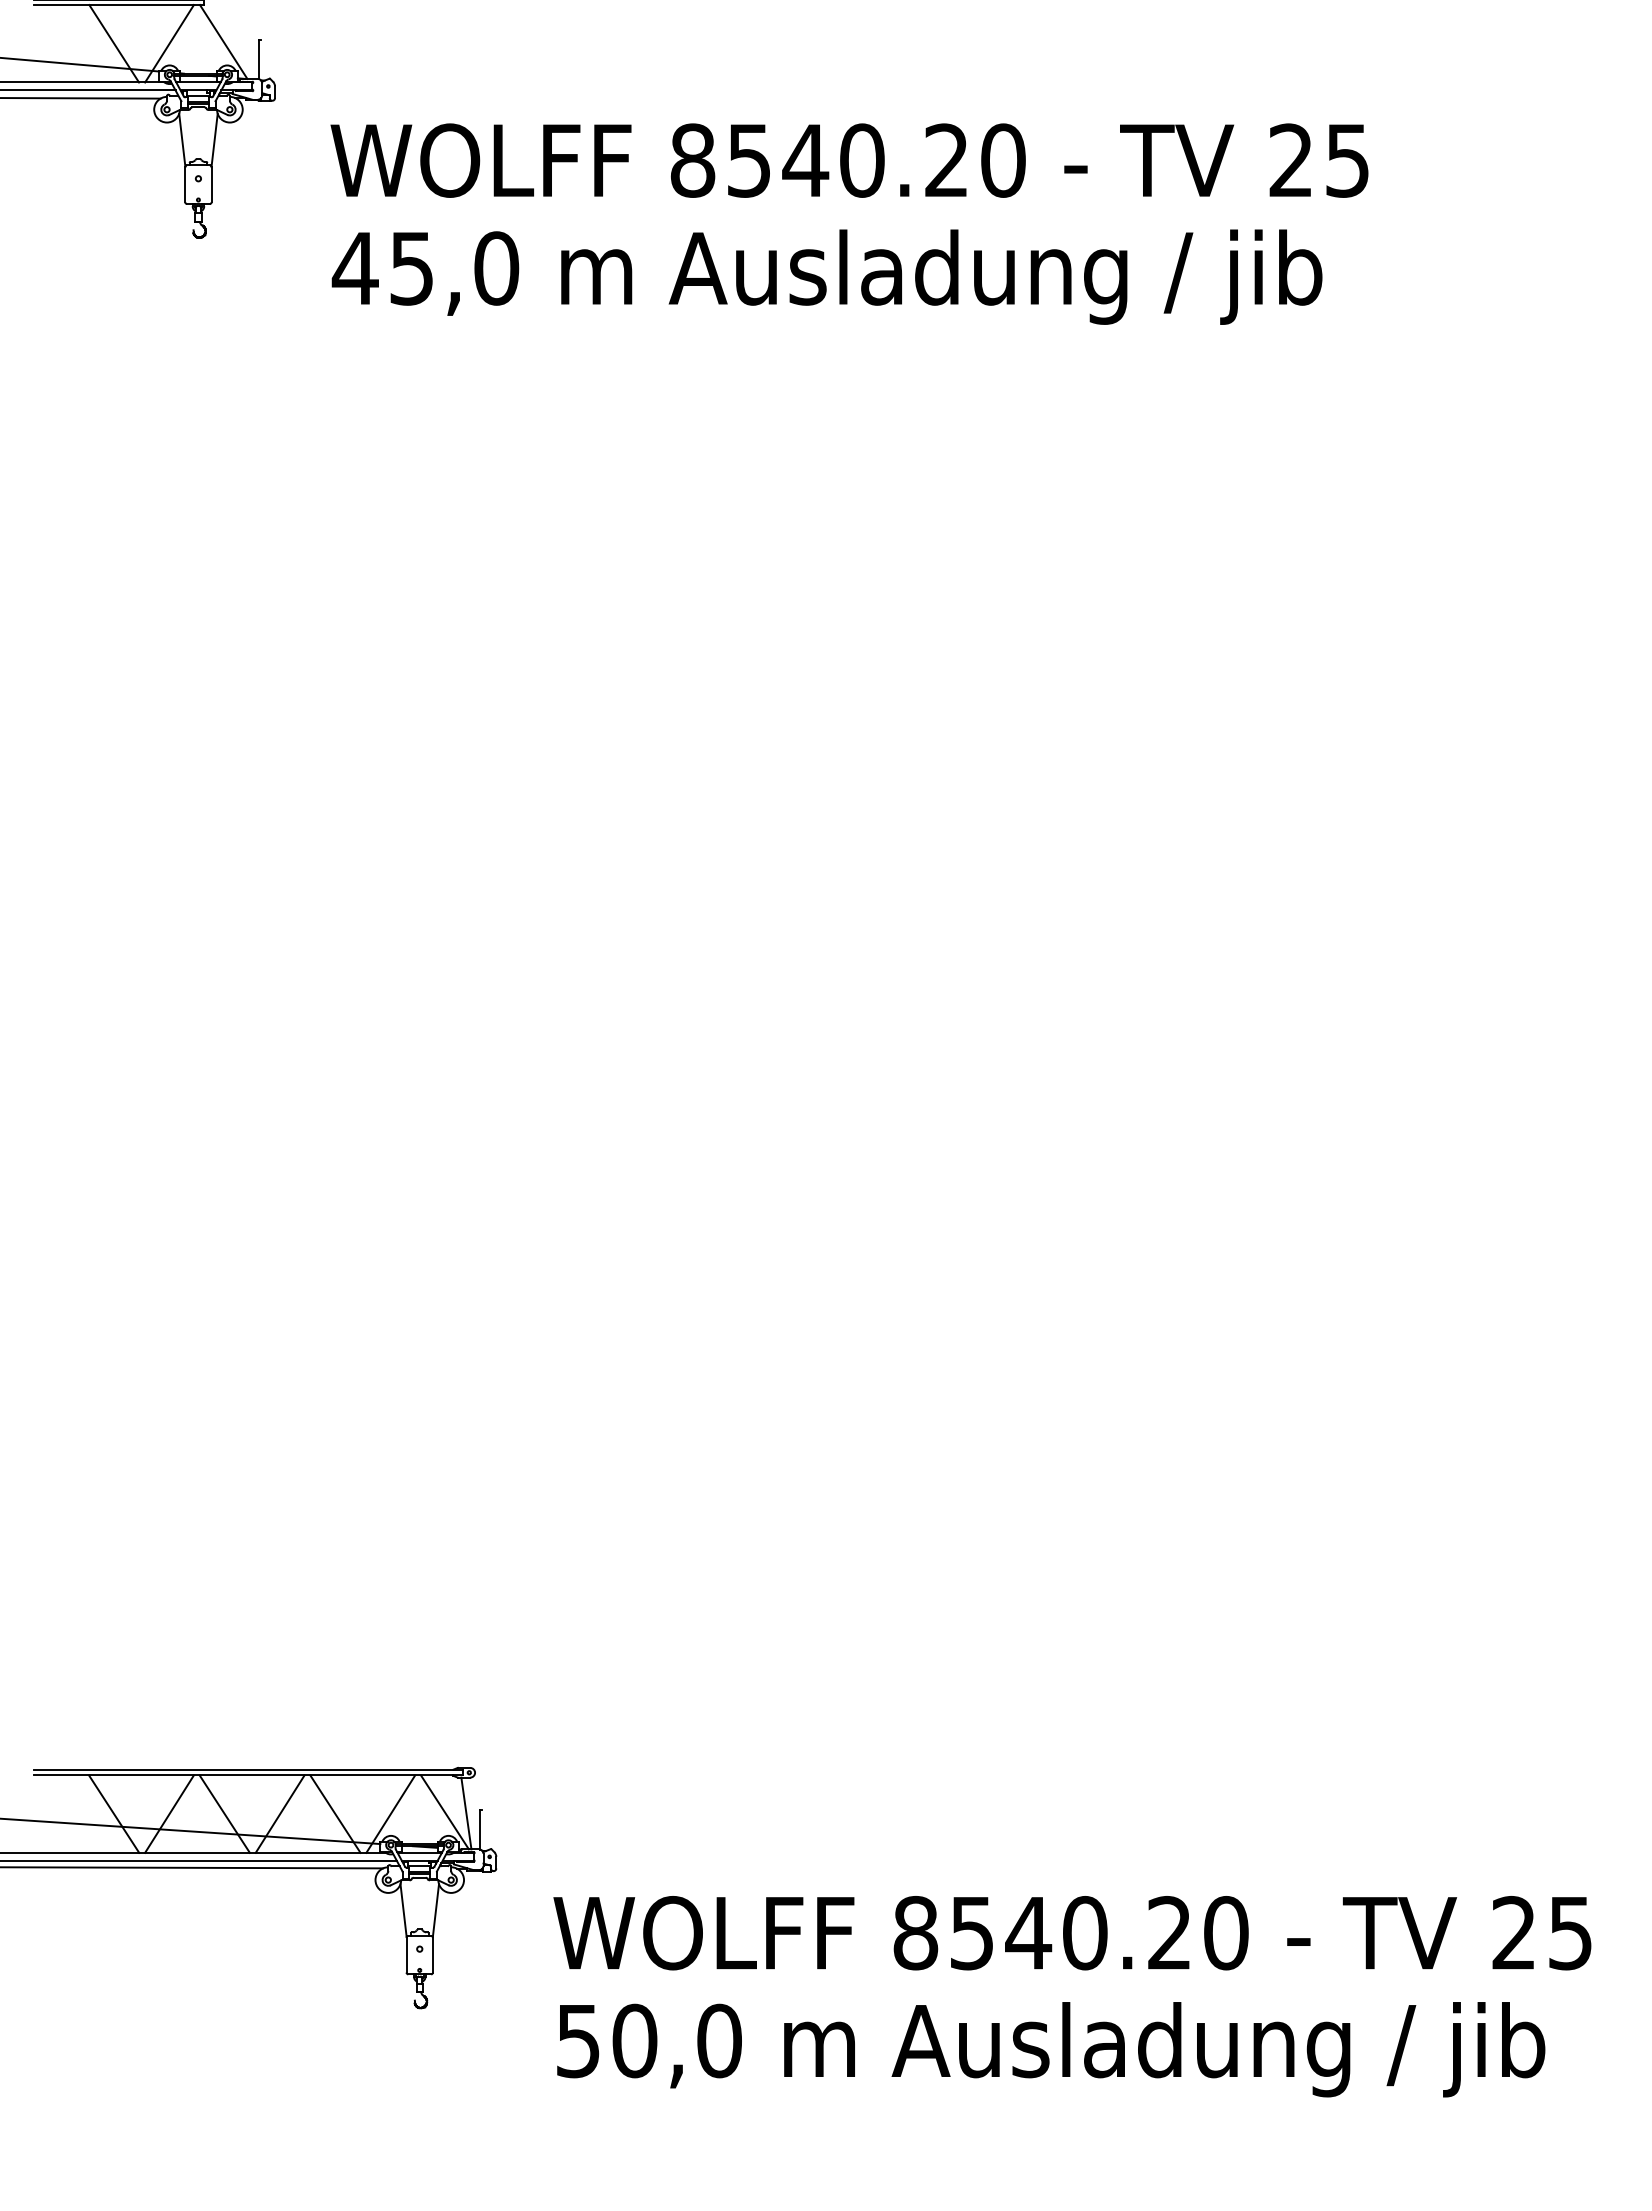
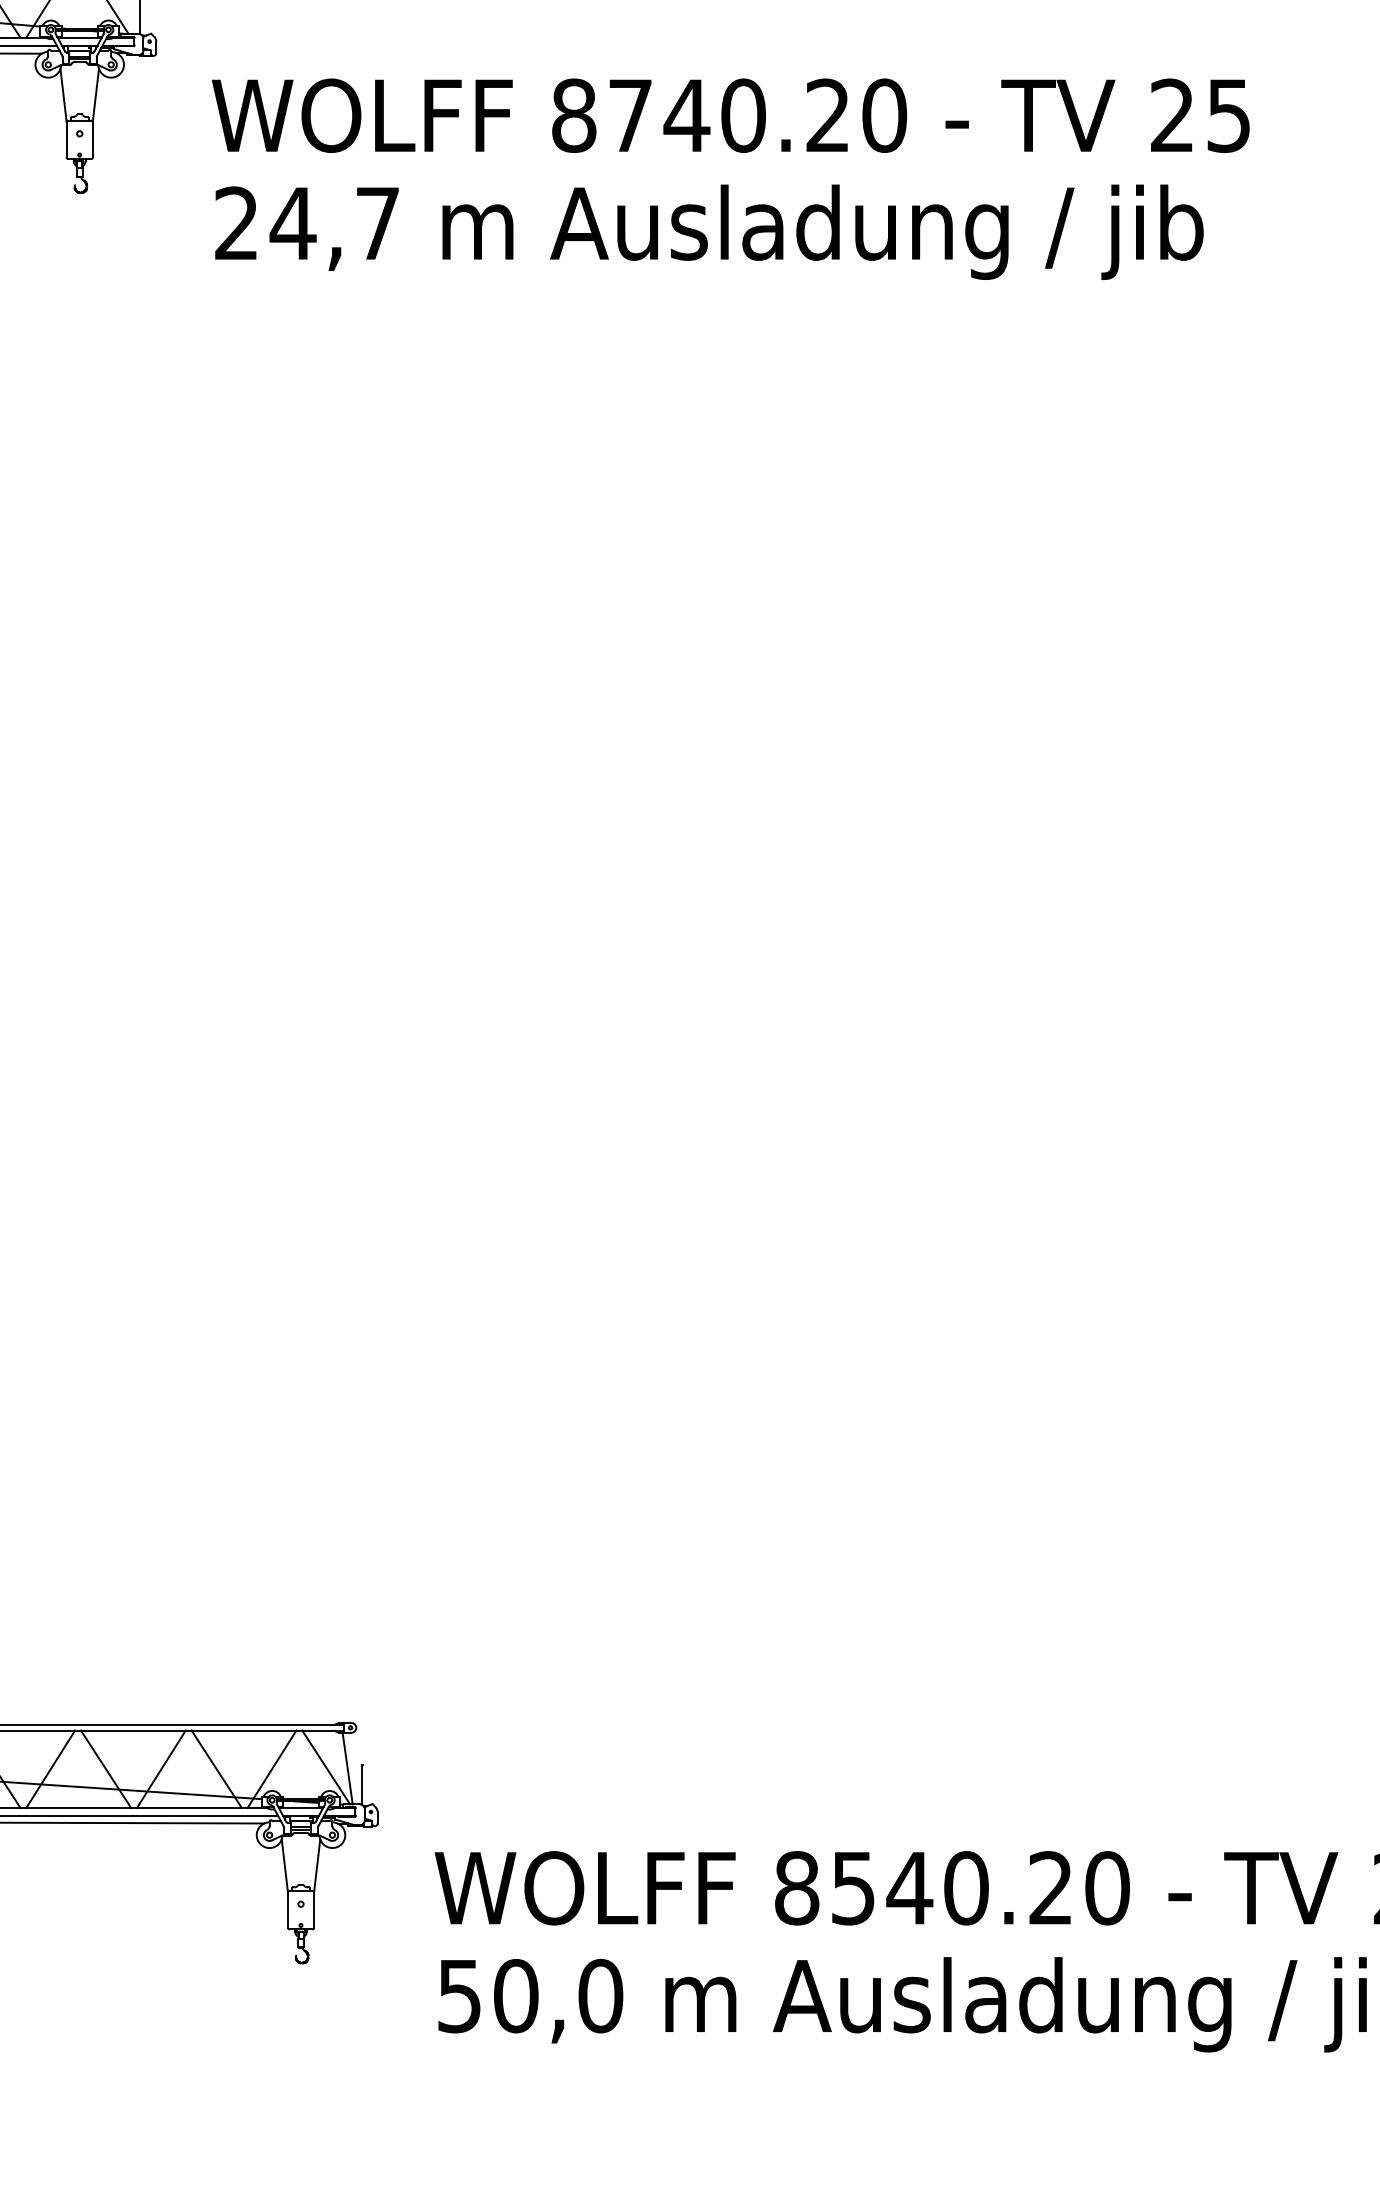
text: (749, 160) -> (630, 115), 8540.20 -> 8740.20
text: (425, 268) -> (306, 223), 45,0 -> 24,7

